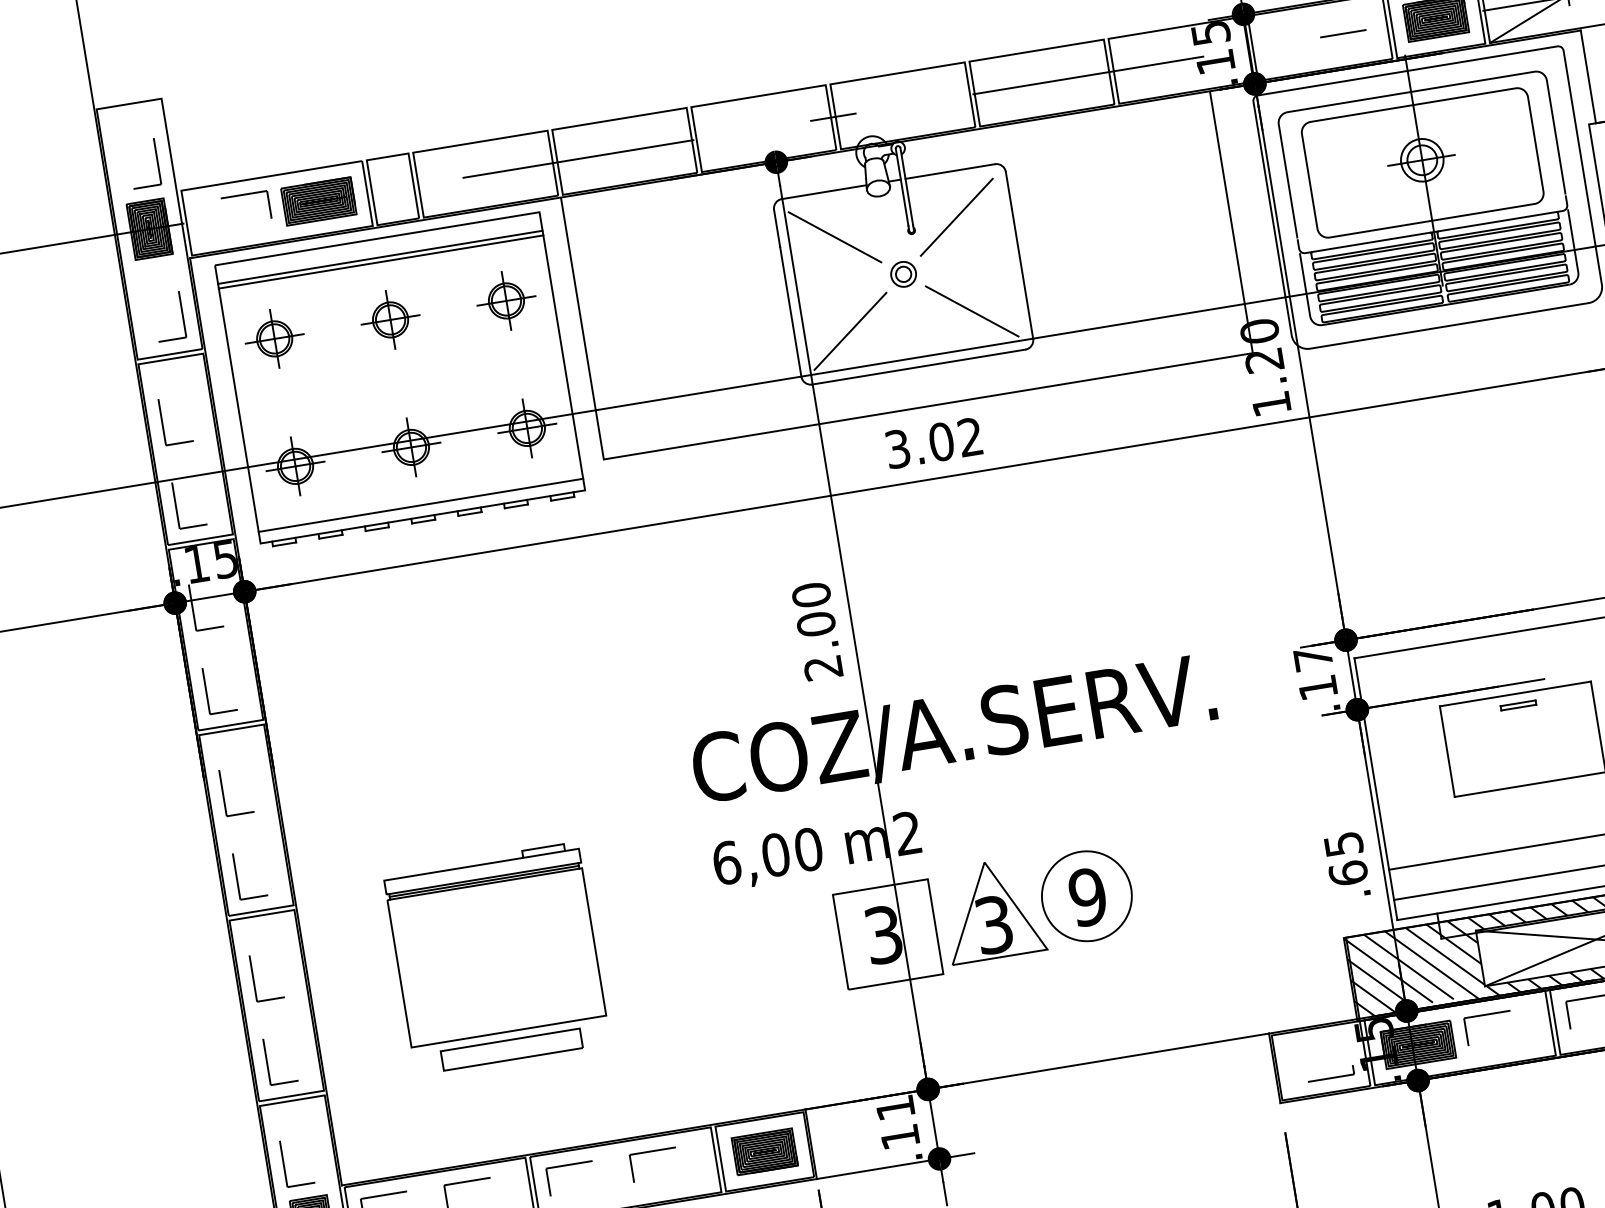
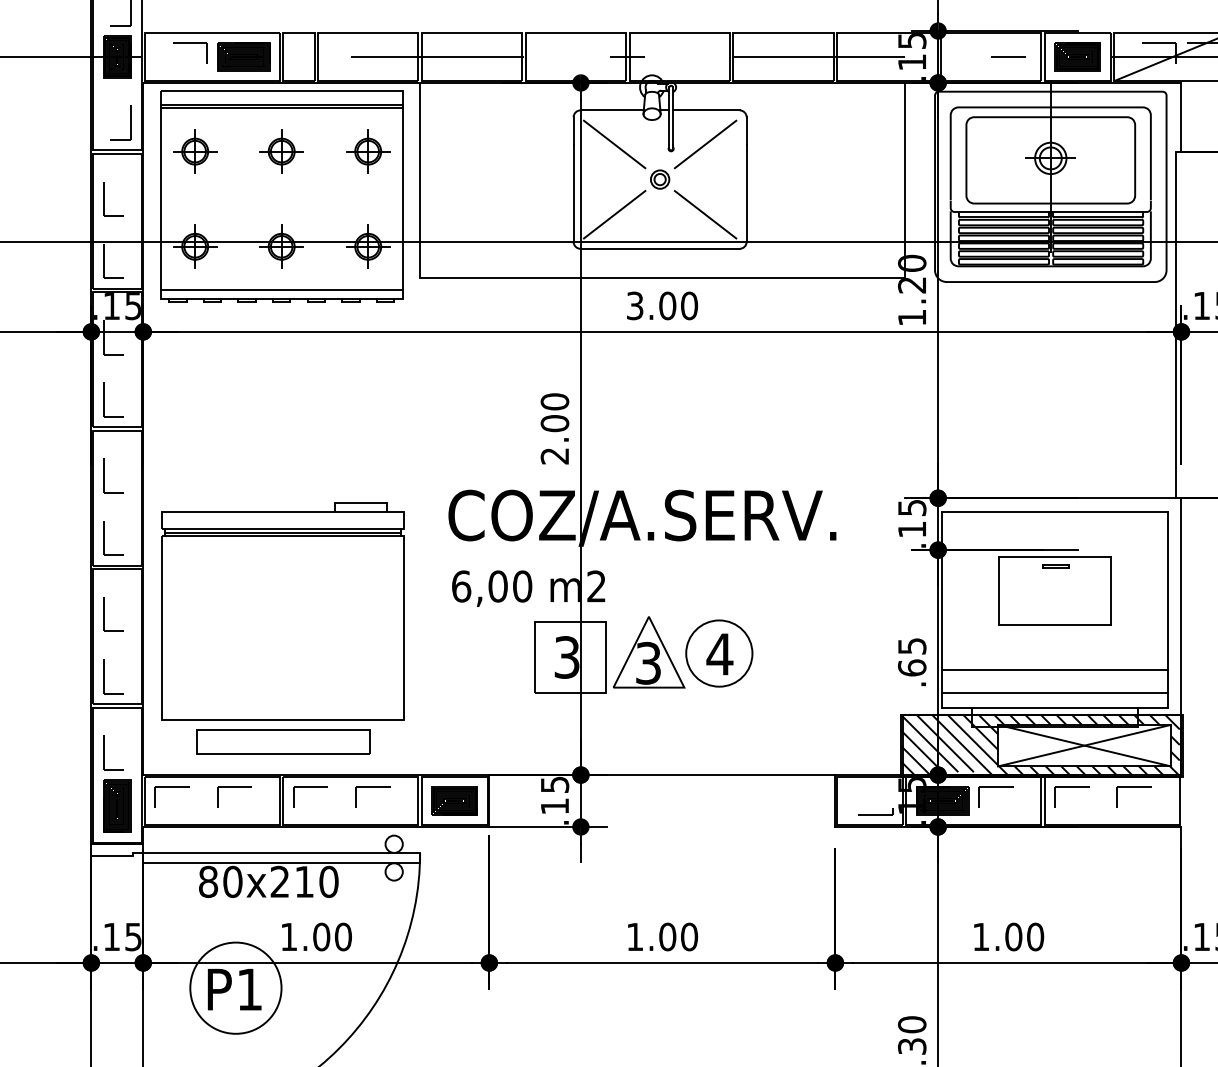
text: (970, 436) -> (689, 305), 3.02 -> 3.00
text: (1313, 659) -> (912, 508), .17 -> .15
text: (1087, 897) -> (719, 654), 9 -> 4
part: (496, 958) -> (282, 628), size x1.67
text: (896, 1107) -> (555, 784), .11 -> .15

